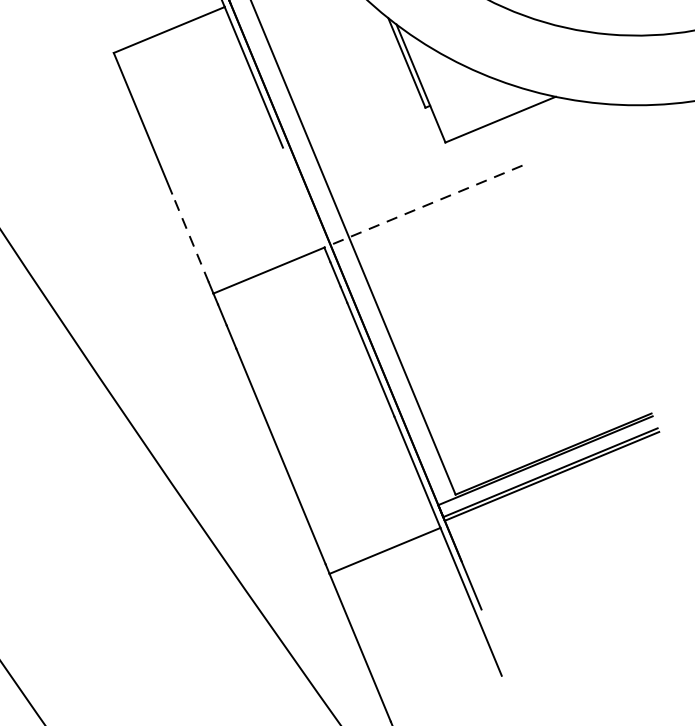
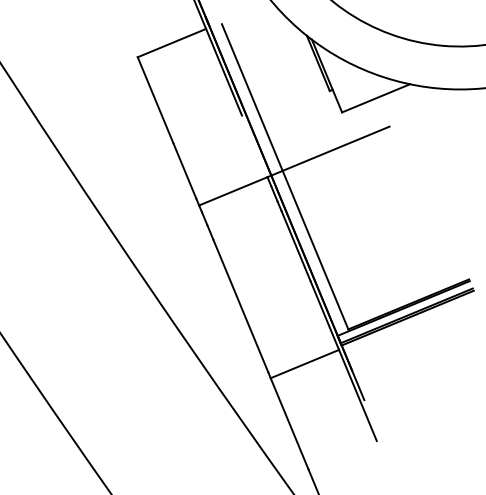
line: (423, 207) -> (328, 152), dashed -> solid
line: (189, 238) -> (184, 171), dashed -> solid

